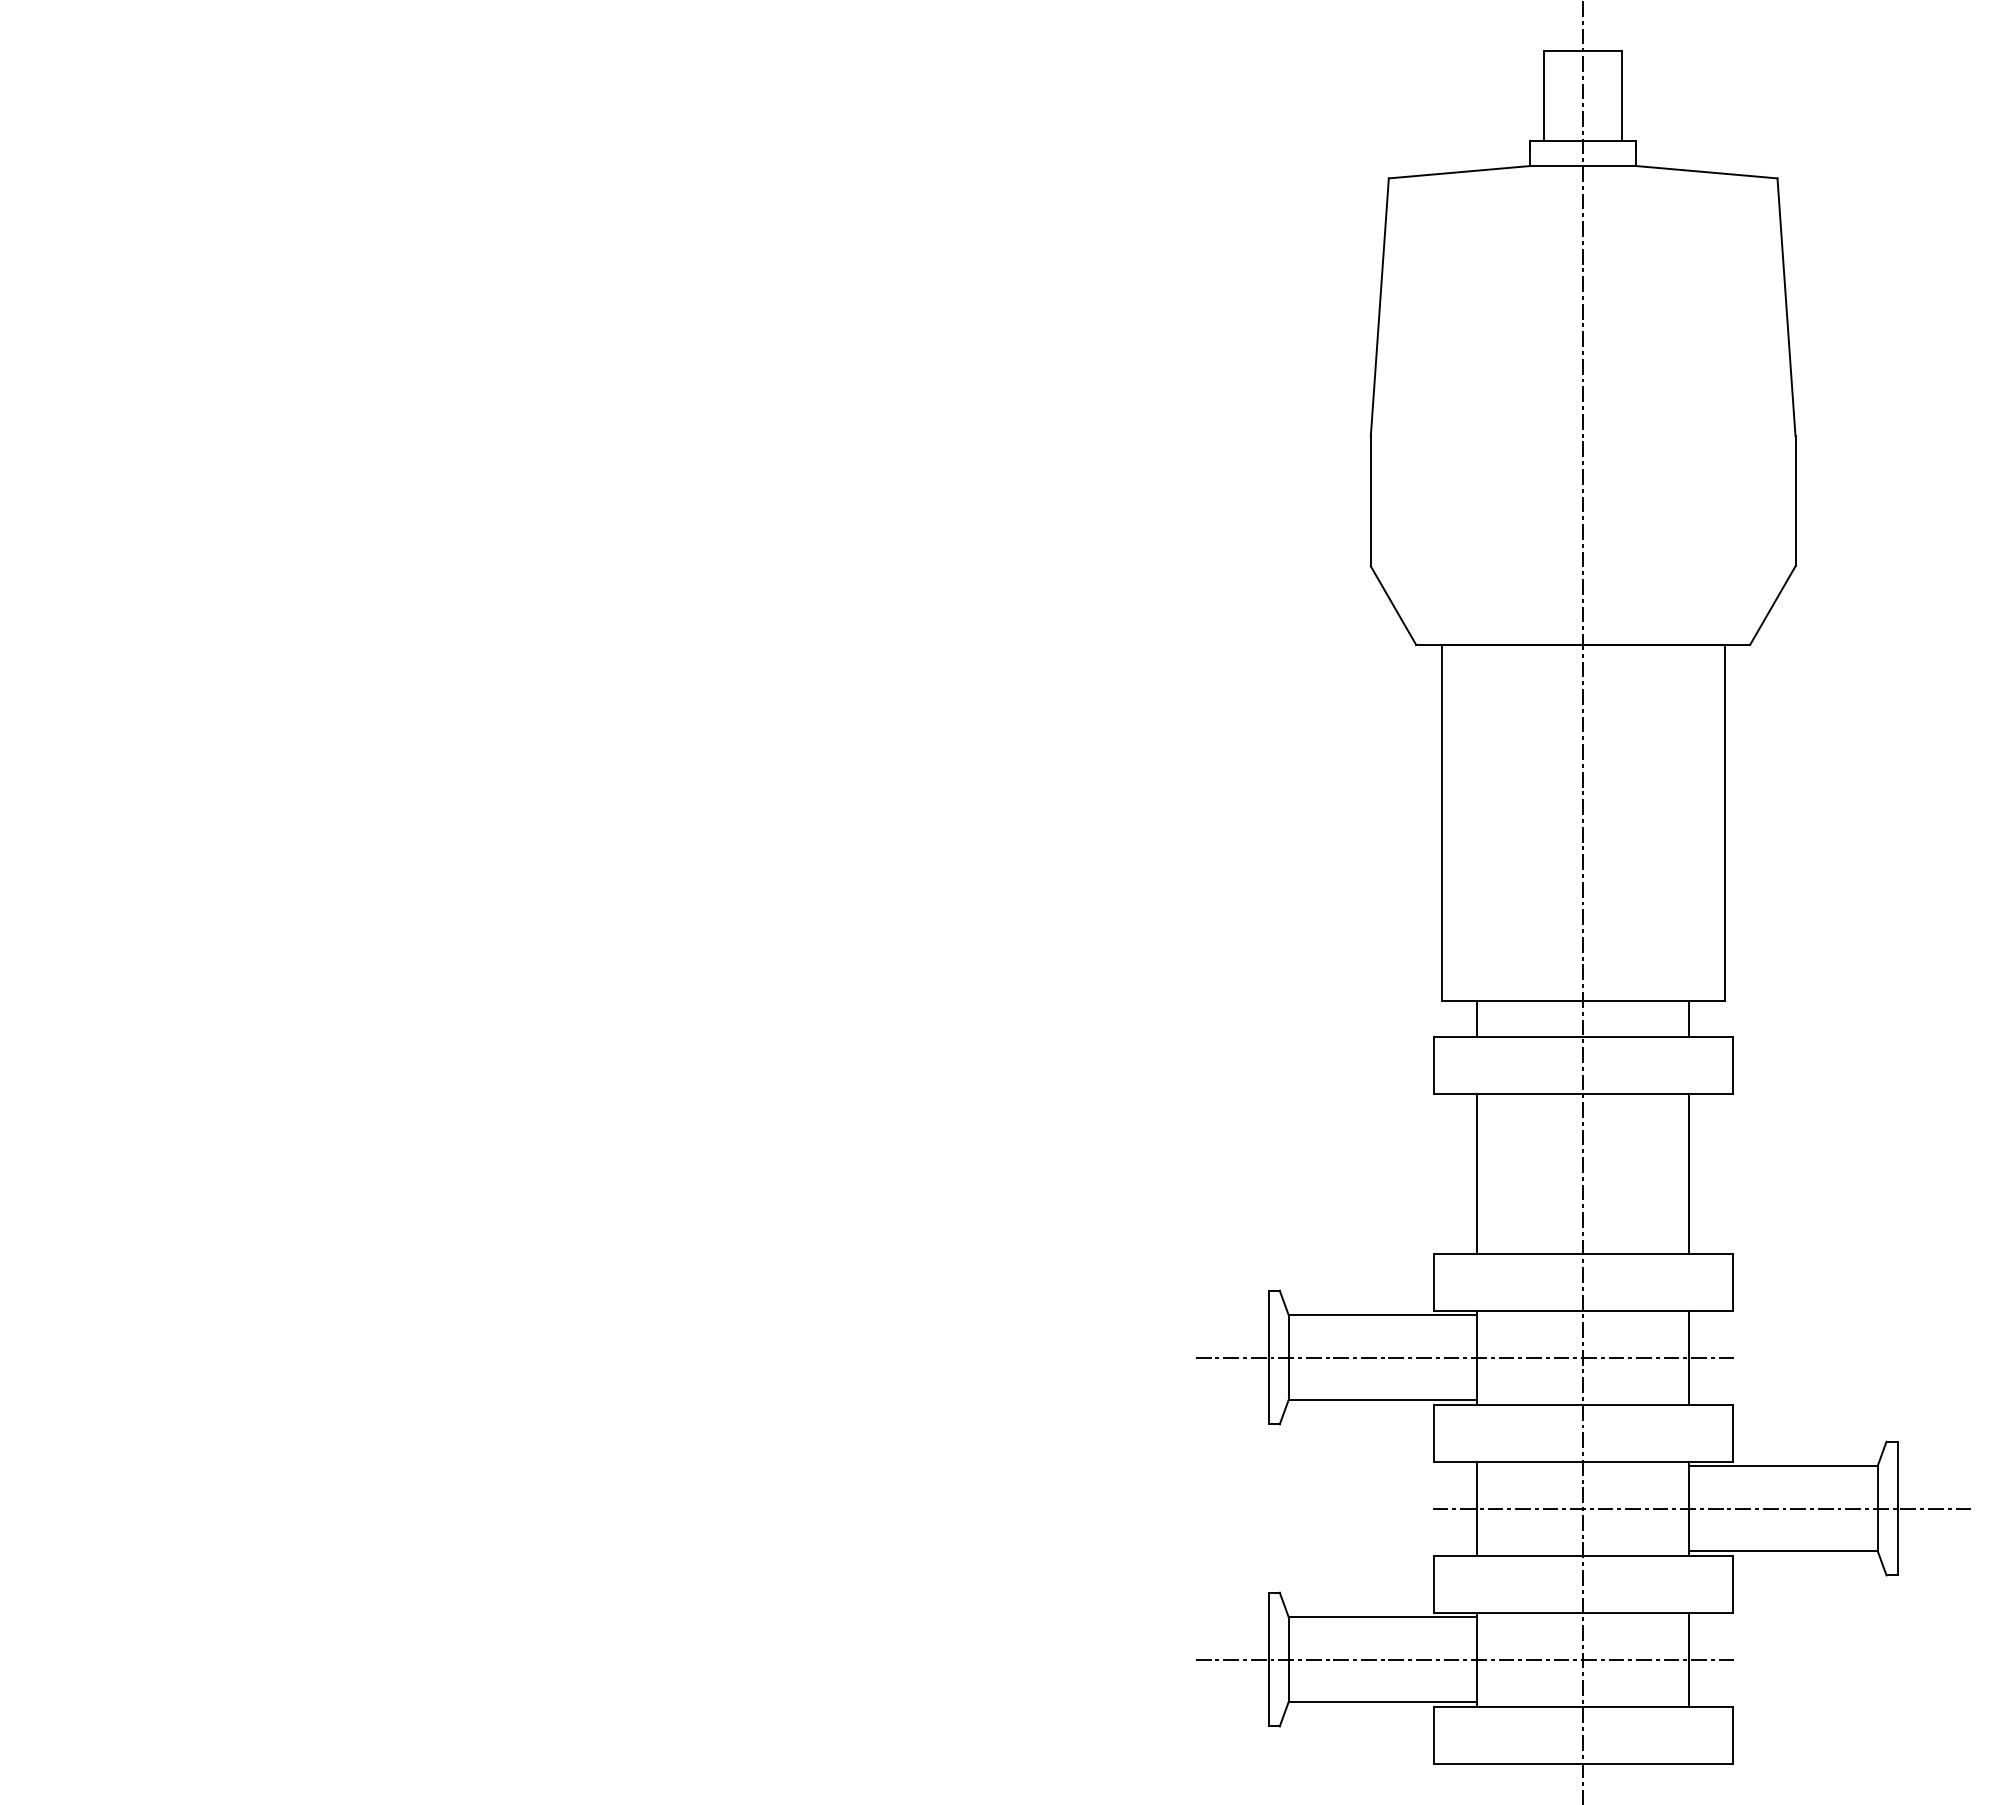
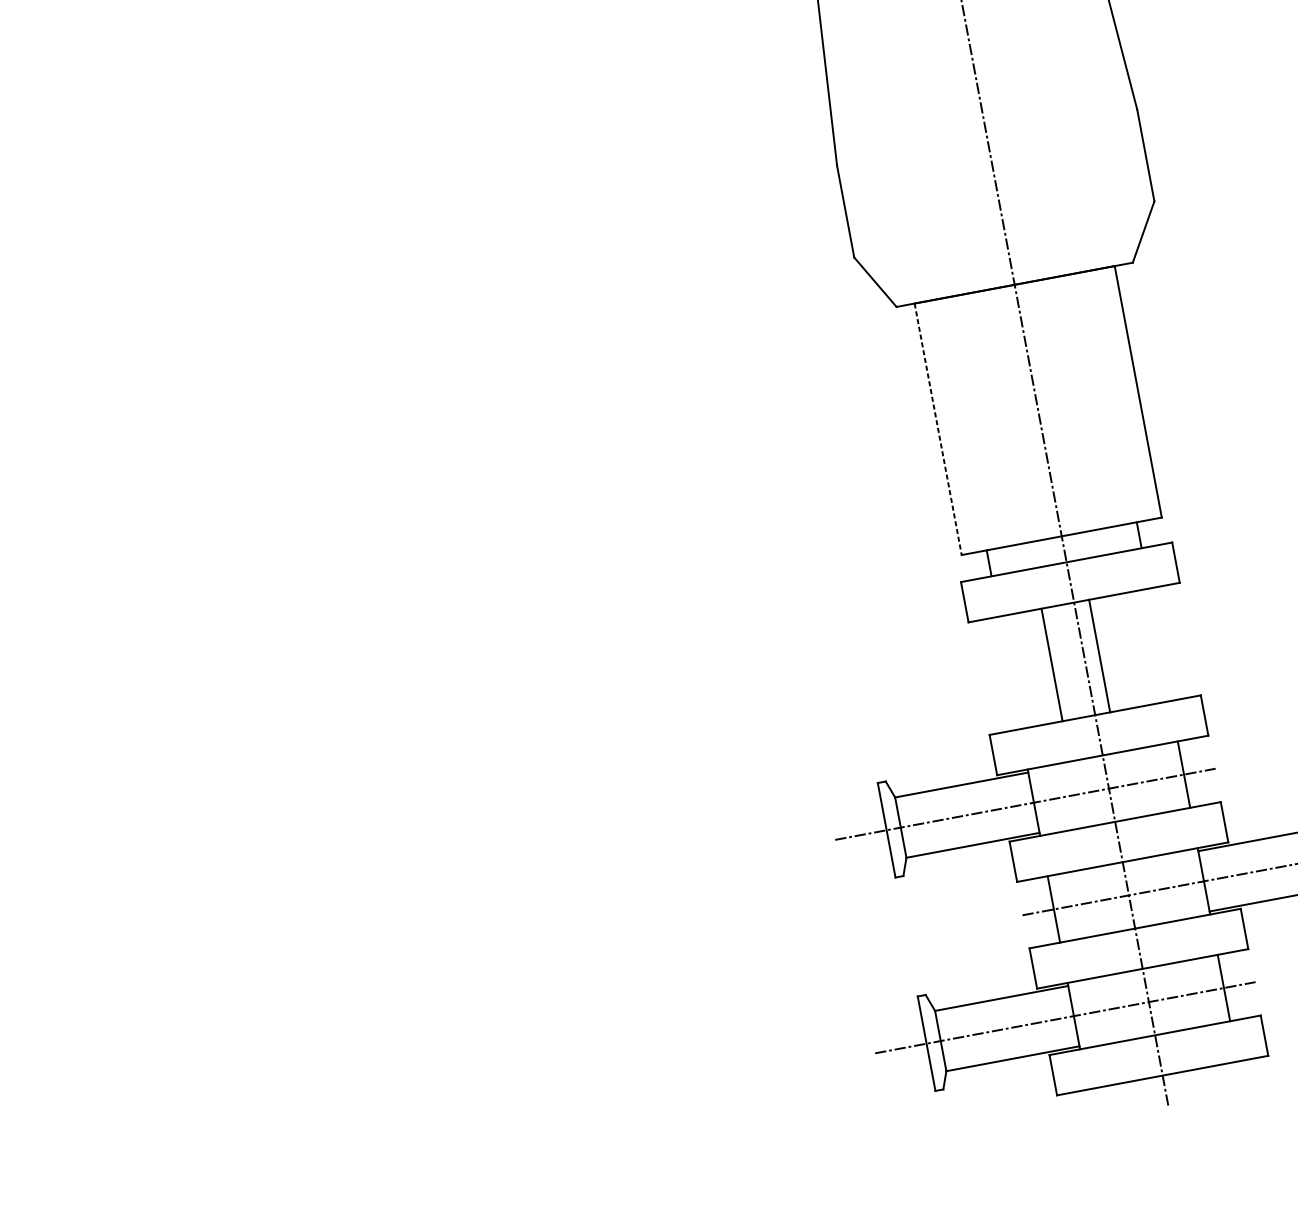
line: (1441, 822) -> (938, 429), solid -> dashed
line: (1476, 1173) -> (1051, 664), moved
line: (1689, 1173) -> (1099, 655), moved

